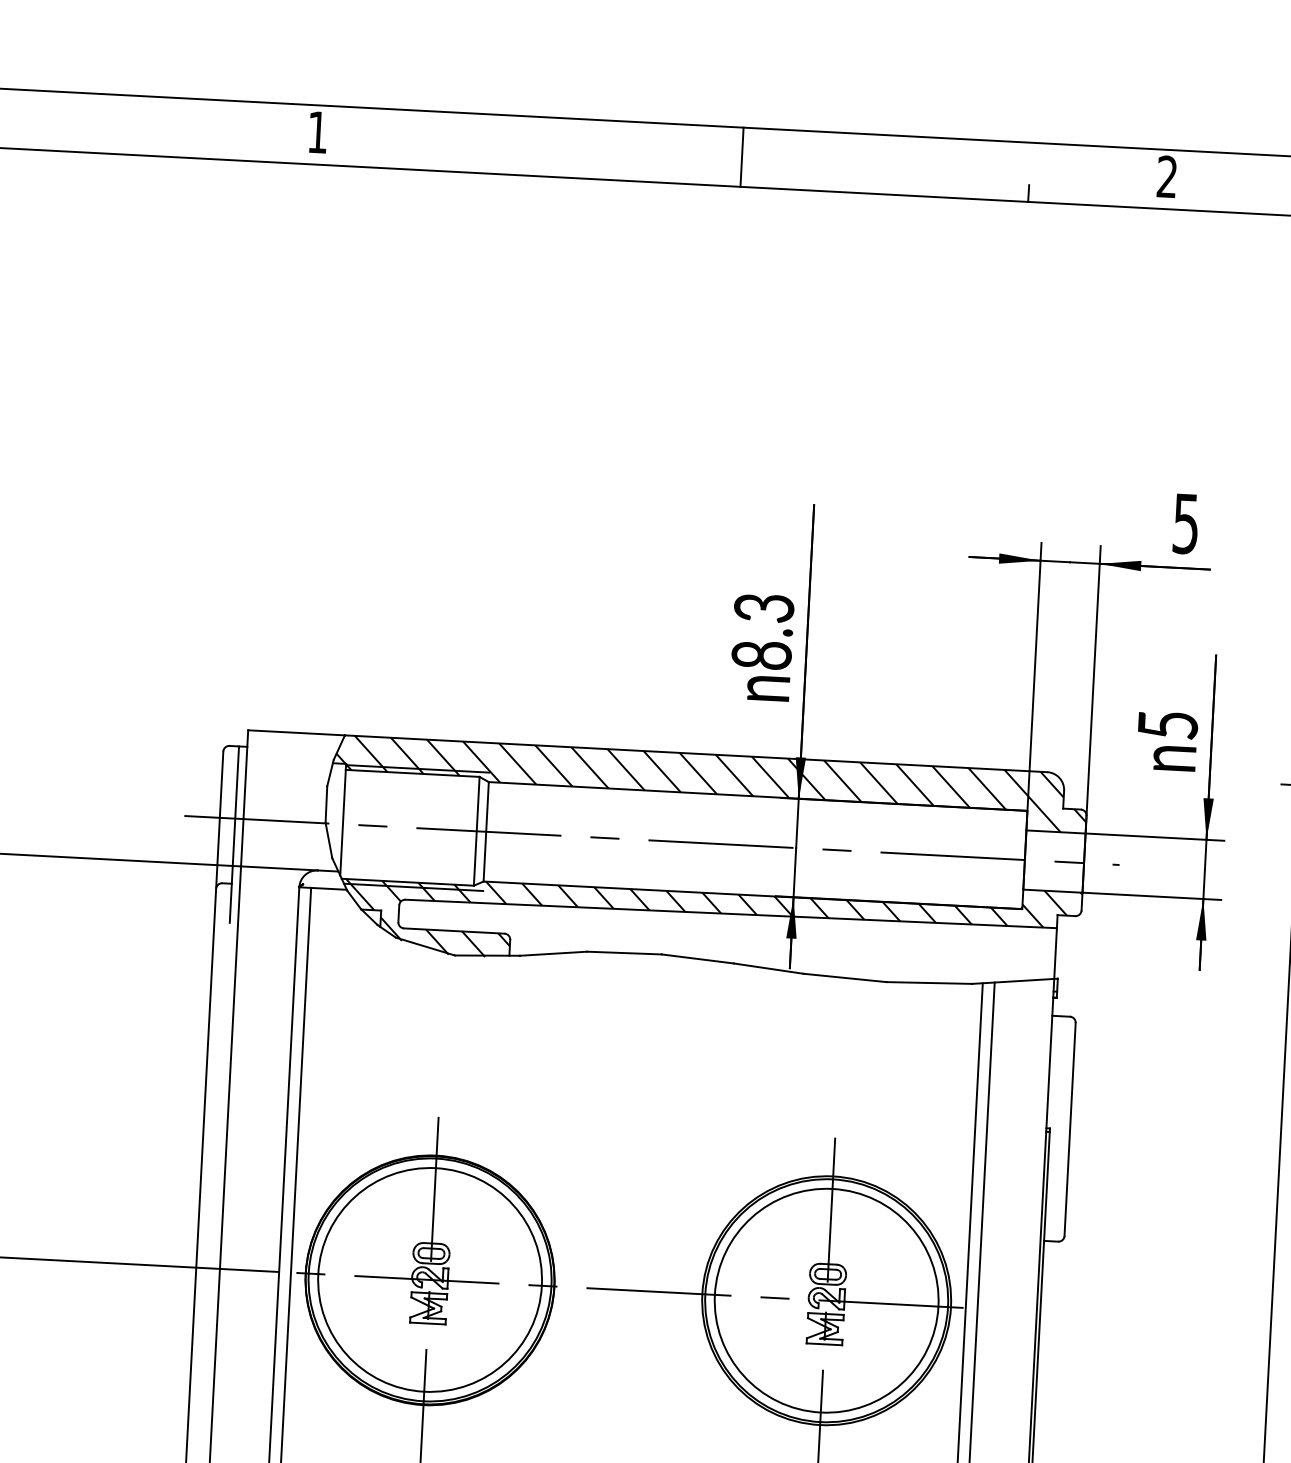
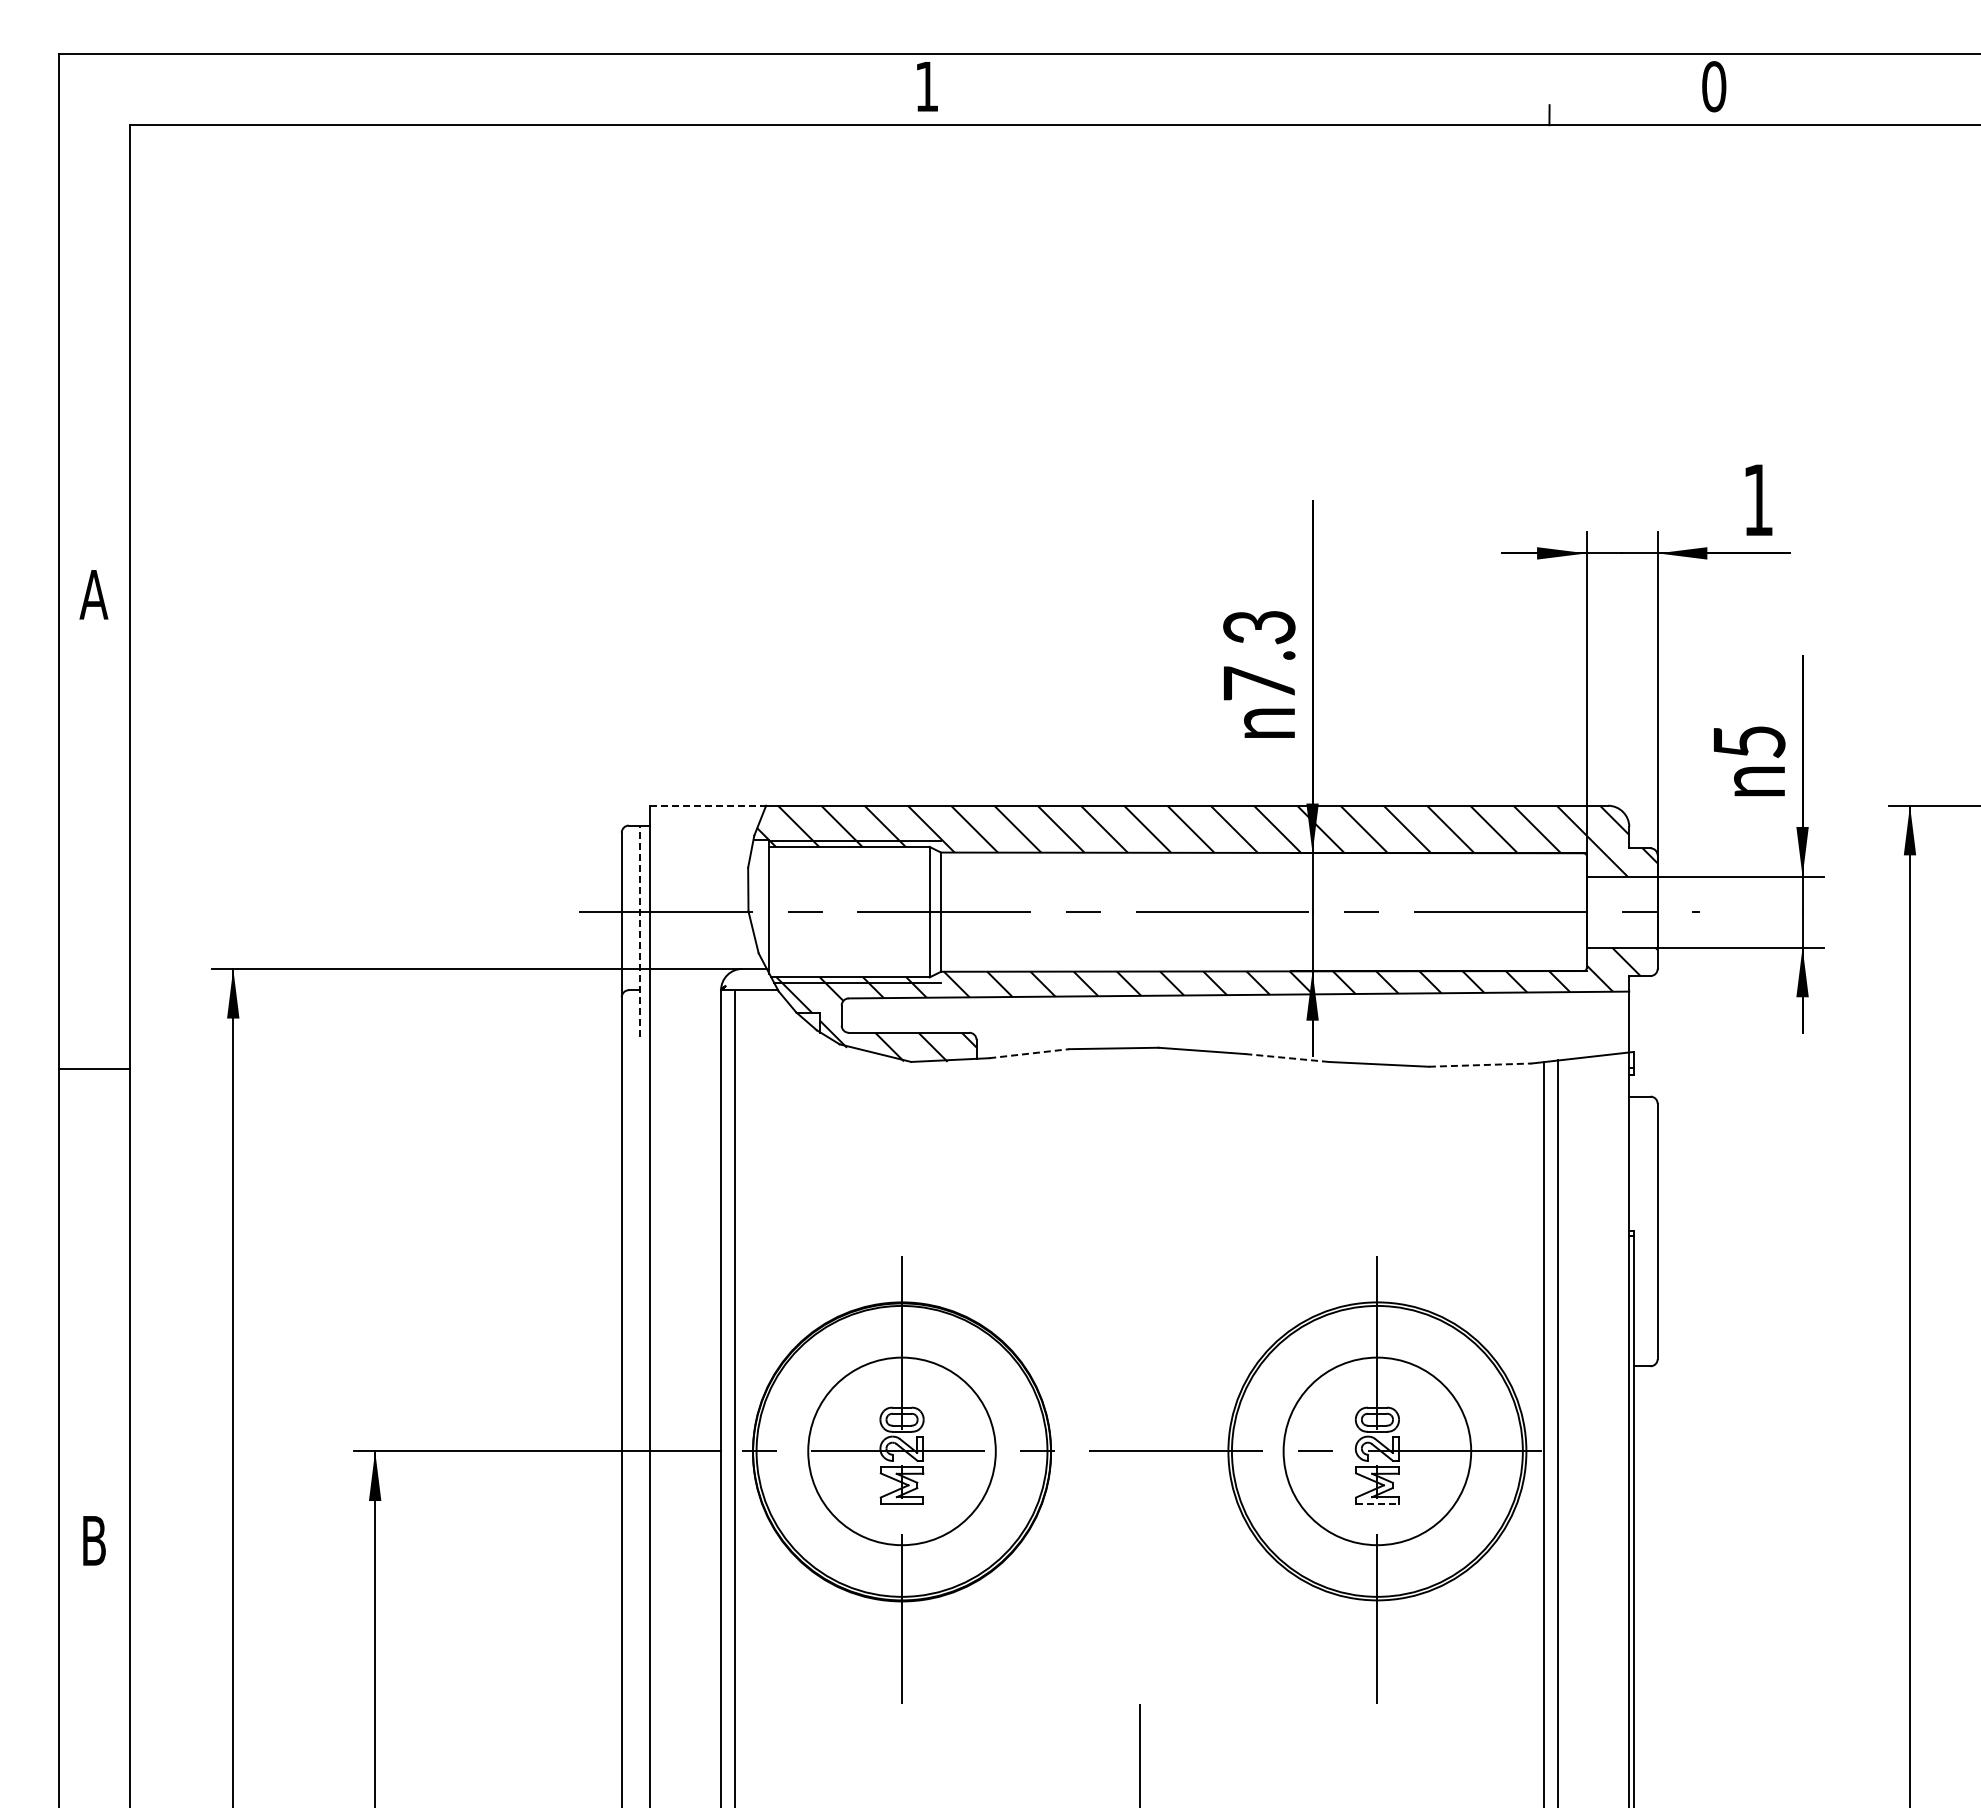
text: (318, 132) -> (927, 86), moved
line: (741, 157) -> (1204, 89), removed
text: (1167, 176) -> (1714, 86), 2 -> 0
text: (1185, 524) -> (1757, 500), 5 -> 1
text: (761, 654) -> (1259, 683), 8.3 -> 7.3
line: (296, 732) -> (708, 805), solid -> dashed
line: (234, 834) -> (640, 931), solid -> dashed
line: (553, 953) -> (1029, 1053), solid -> dashed
line: (768, 969) -> (1287, 1058), solid -> dashed
line: (929, 983) -> (1480, 1065), solid -> dashed
circle: (430, 1280) -> (902, 1451), size x0.7
circle: (826, 1300) -> (1377, 1451), size x0.7
line: (824, 1344) -> (1377, 1503), solid -> dashed

